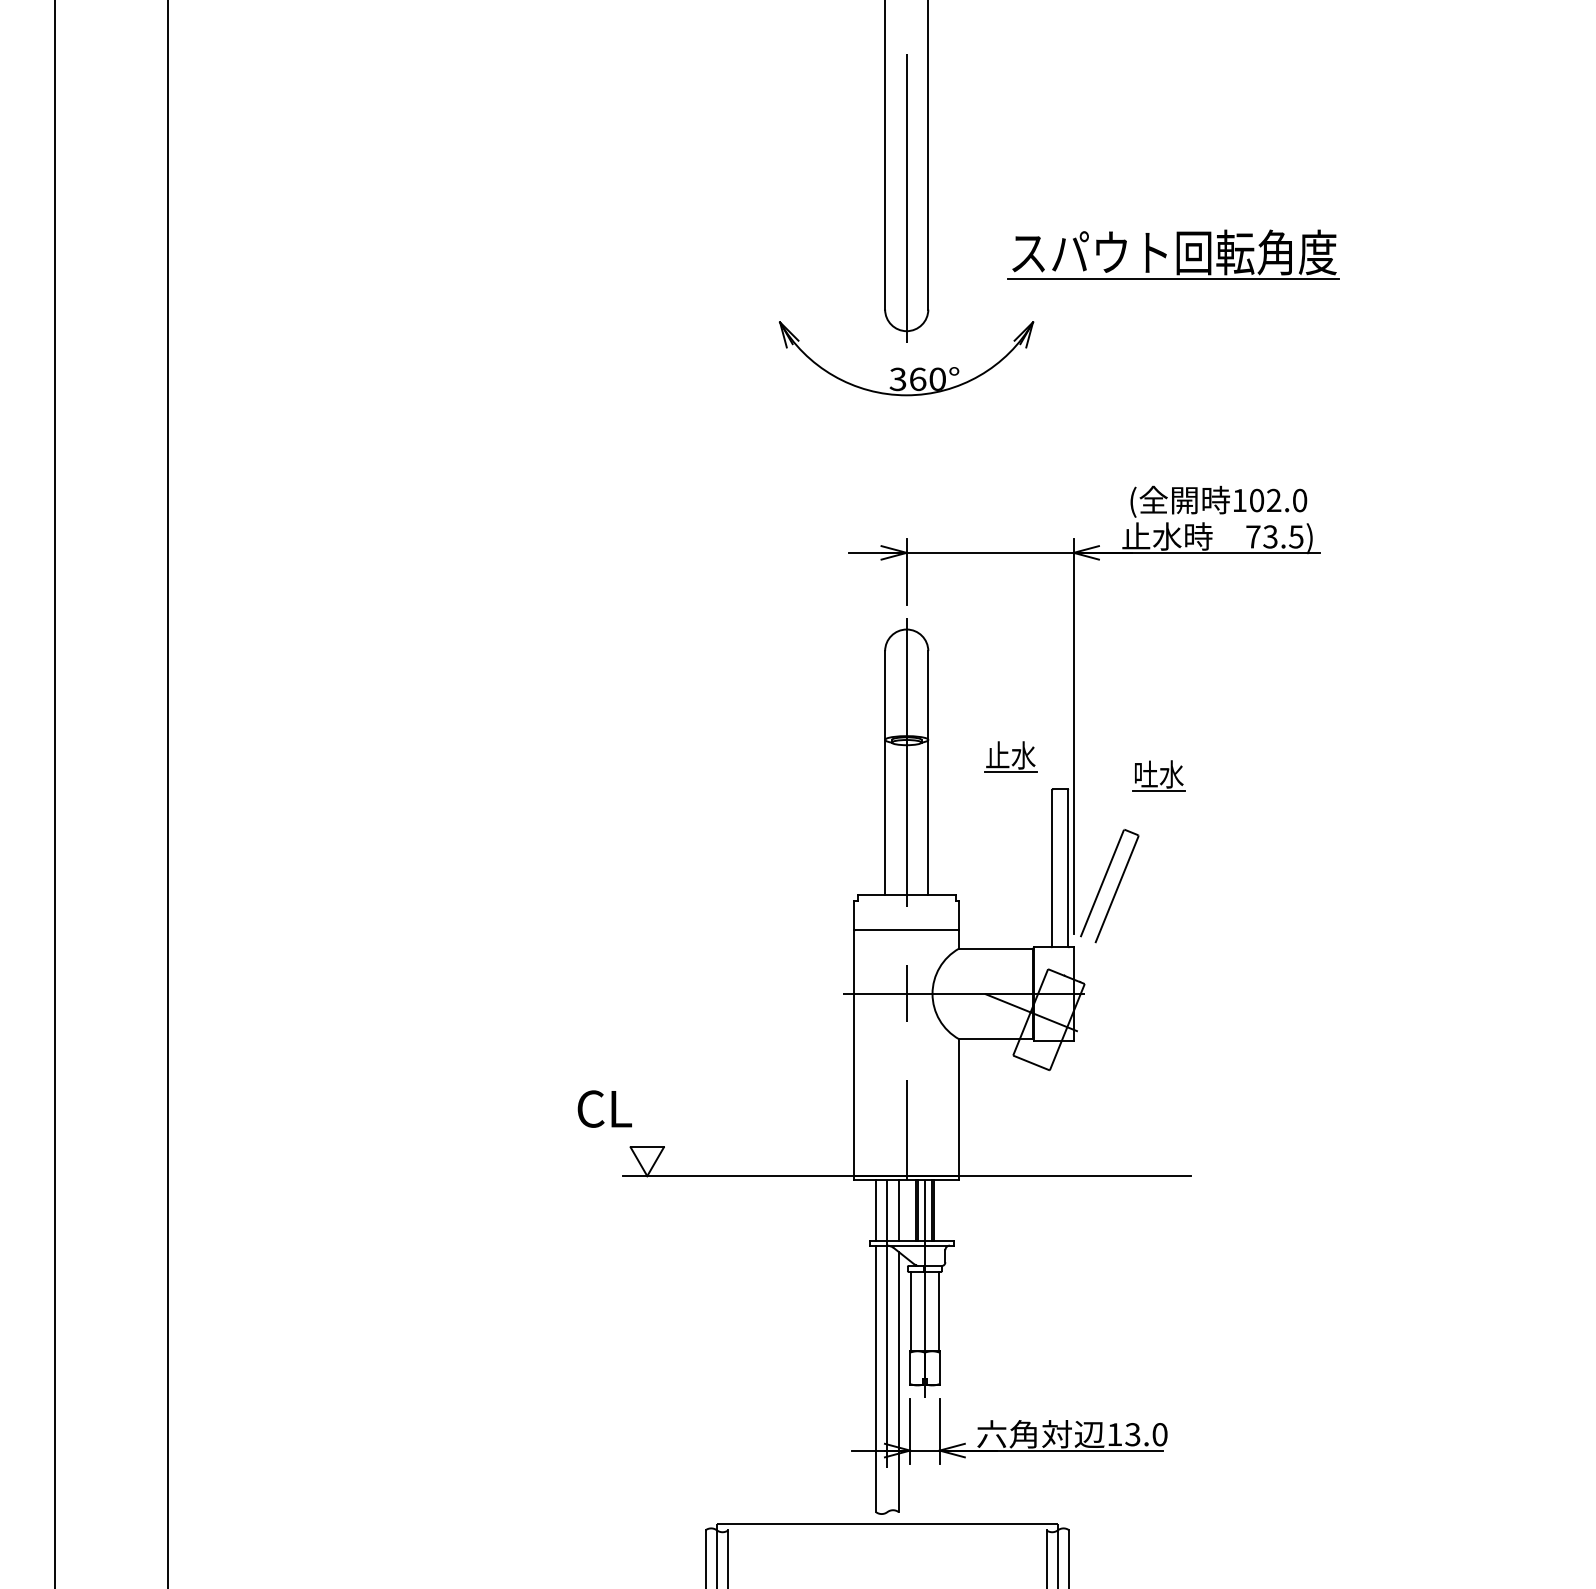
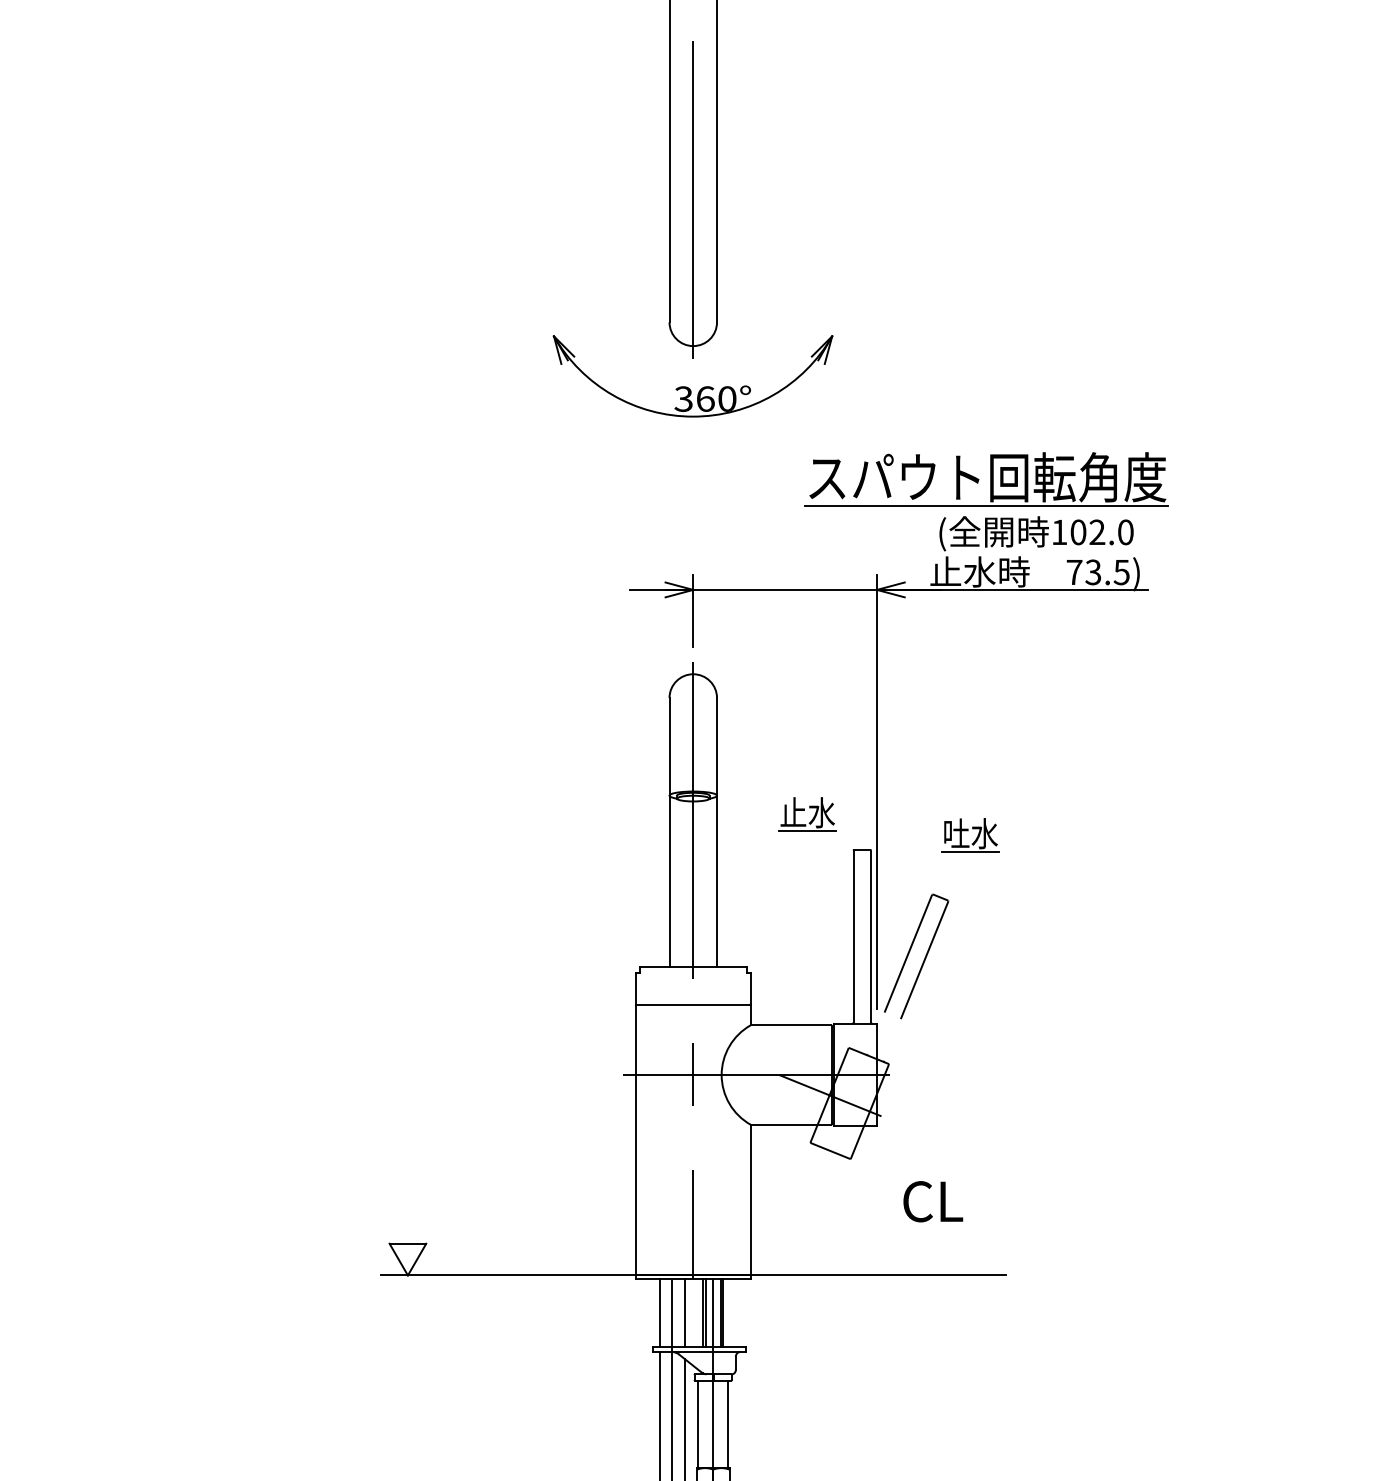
part: (1173, 254) -> (986, 479), moved
text: (604, 1108) -> (932, 1201), moved

